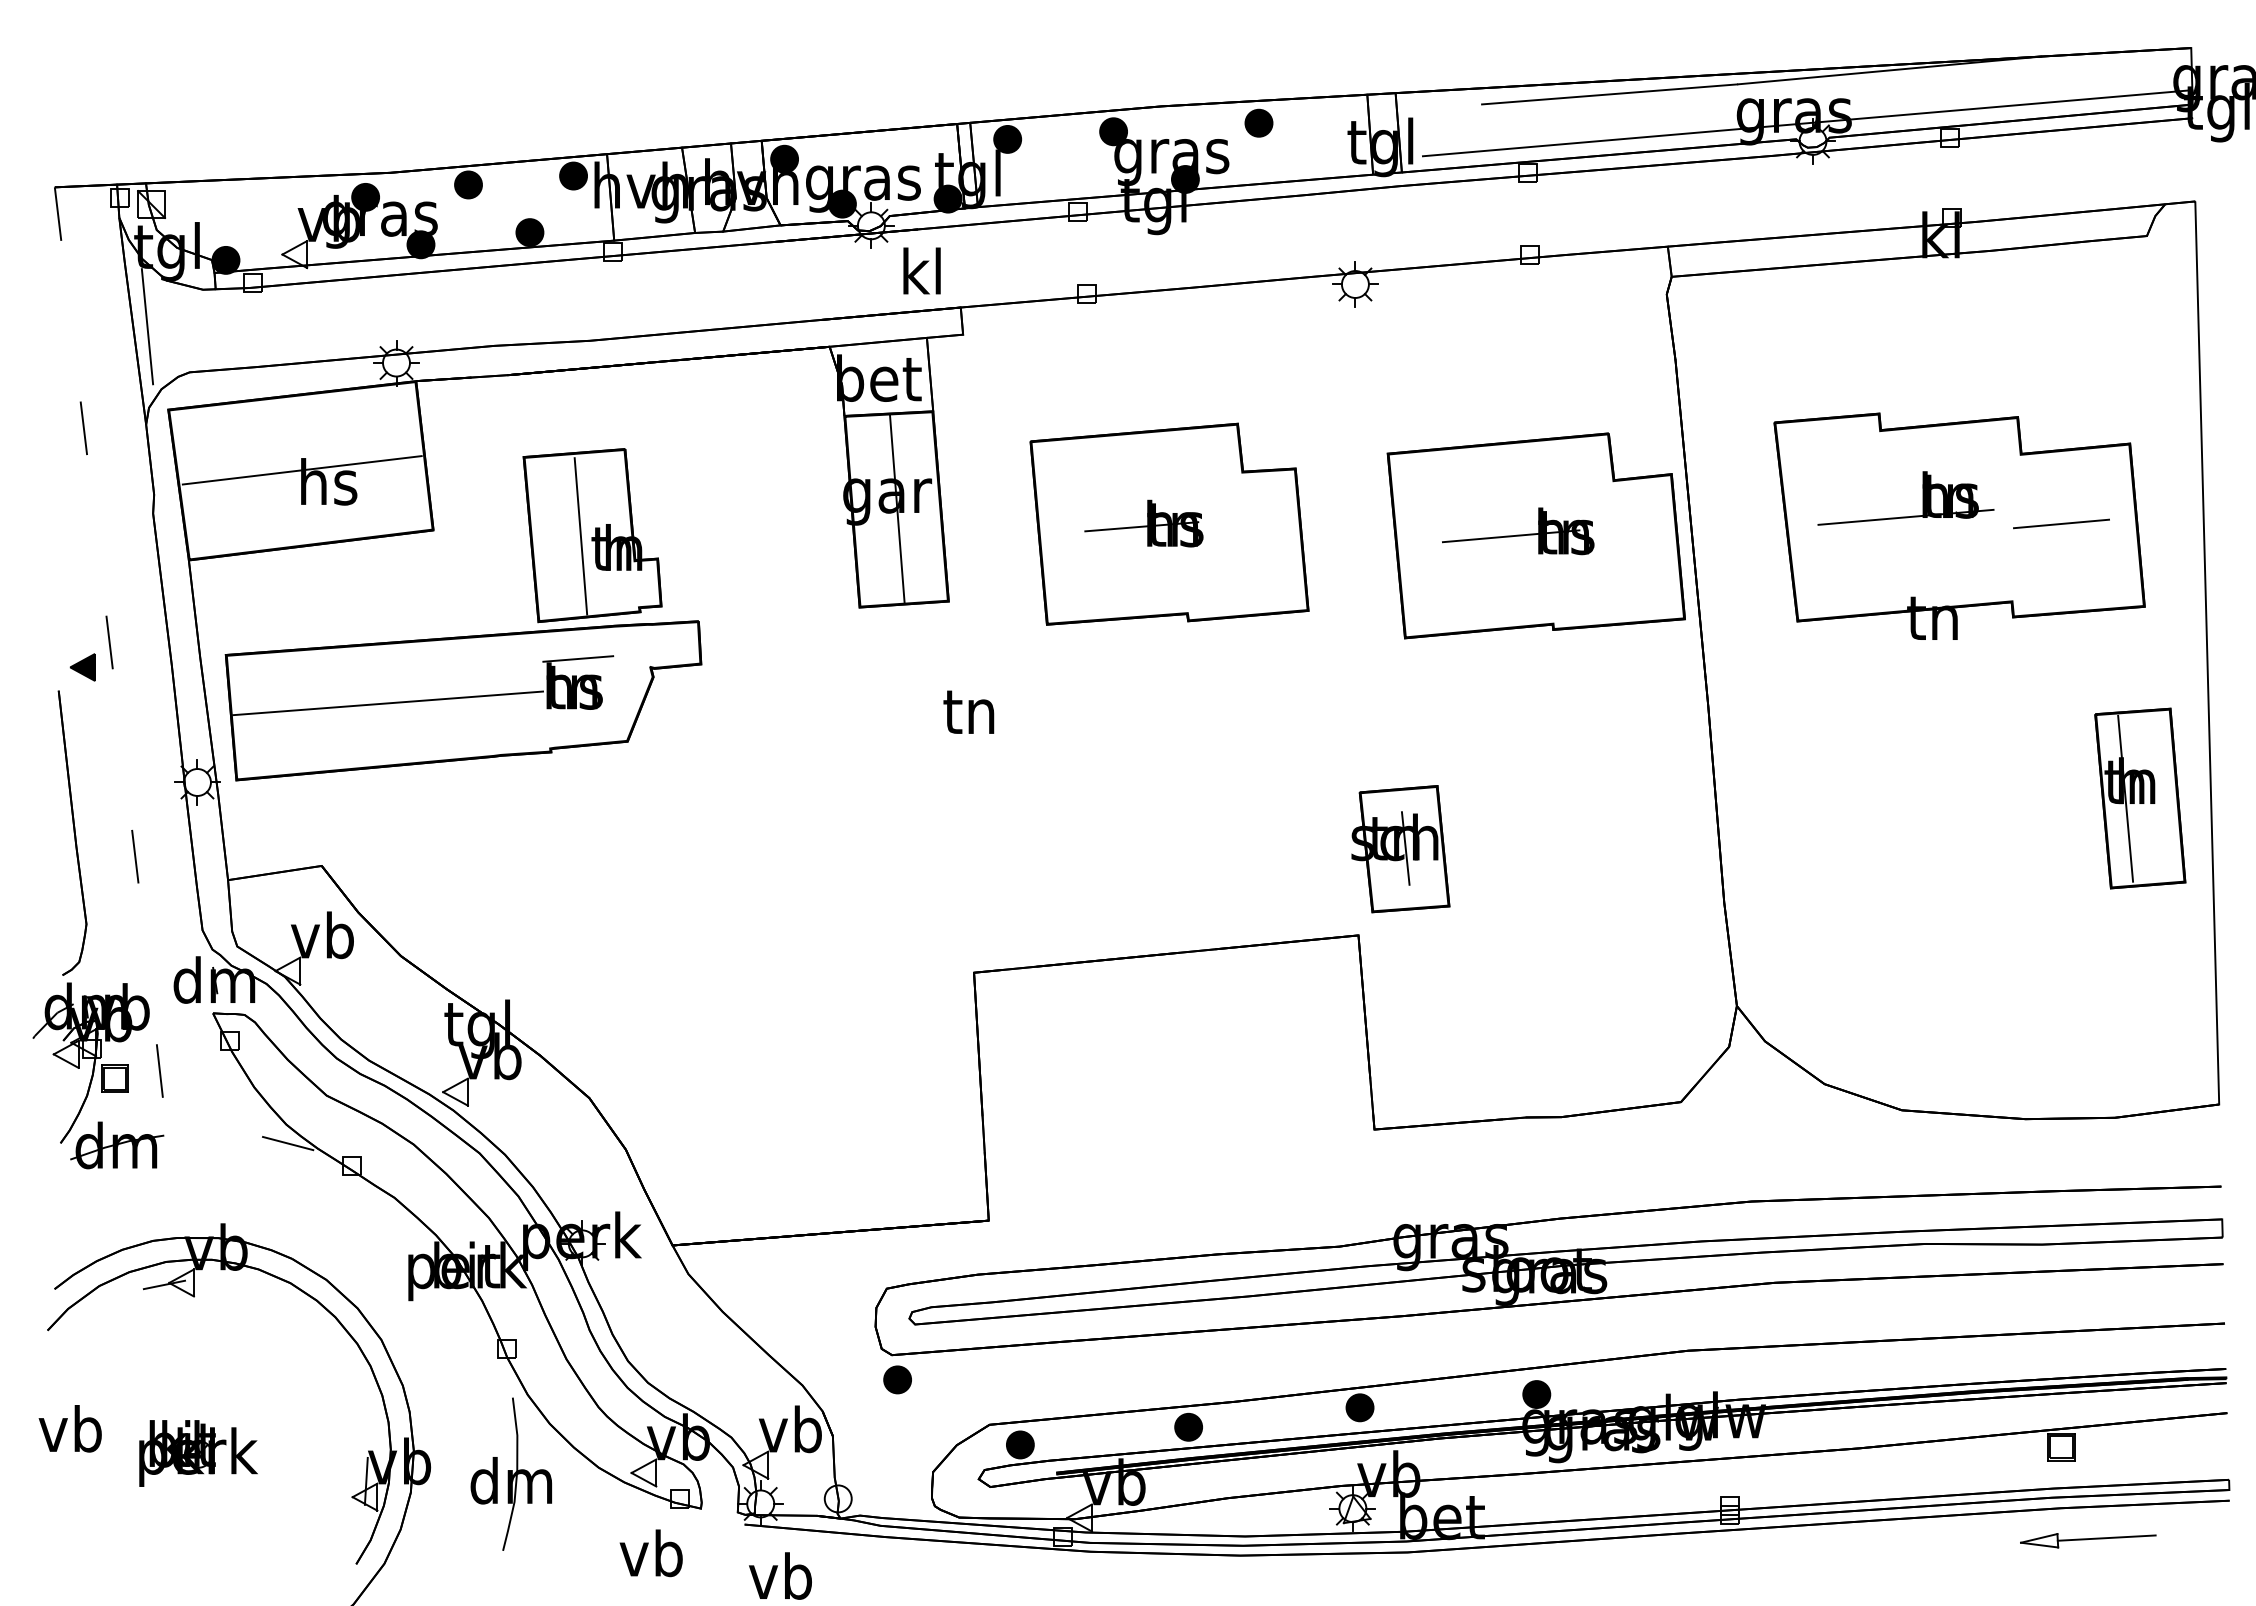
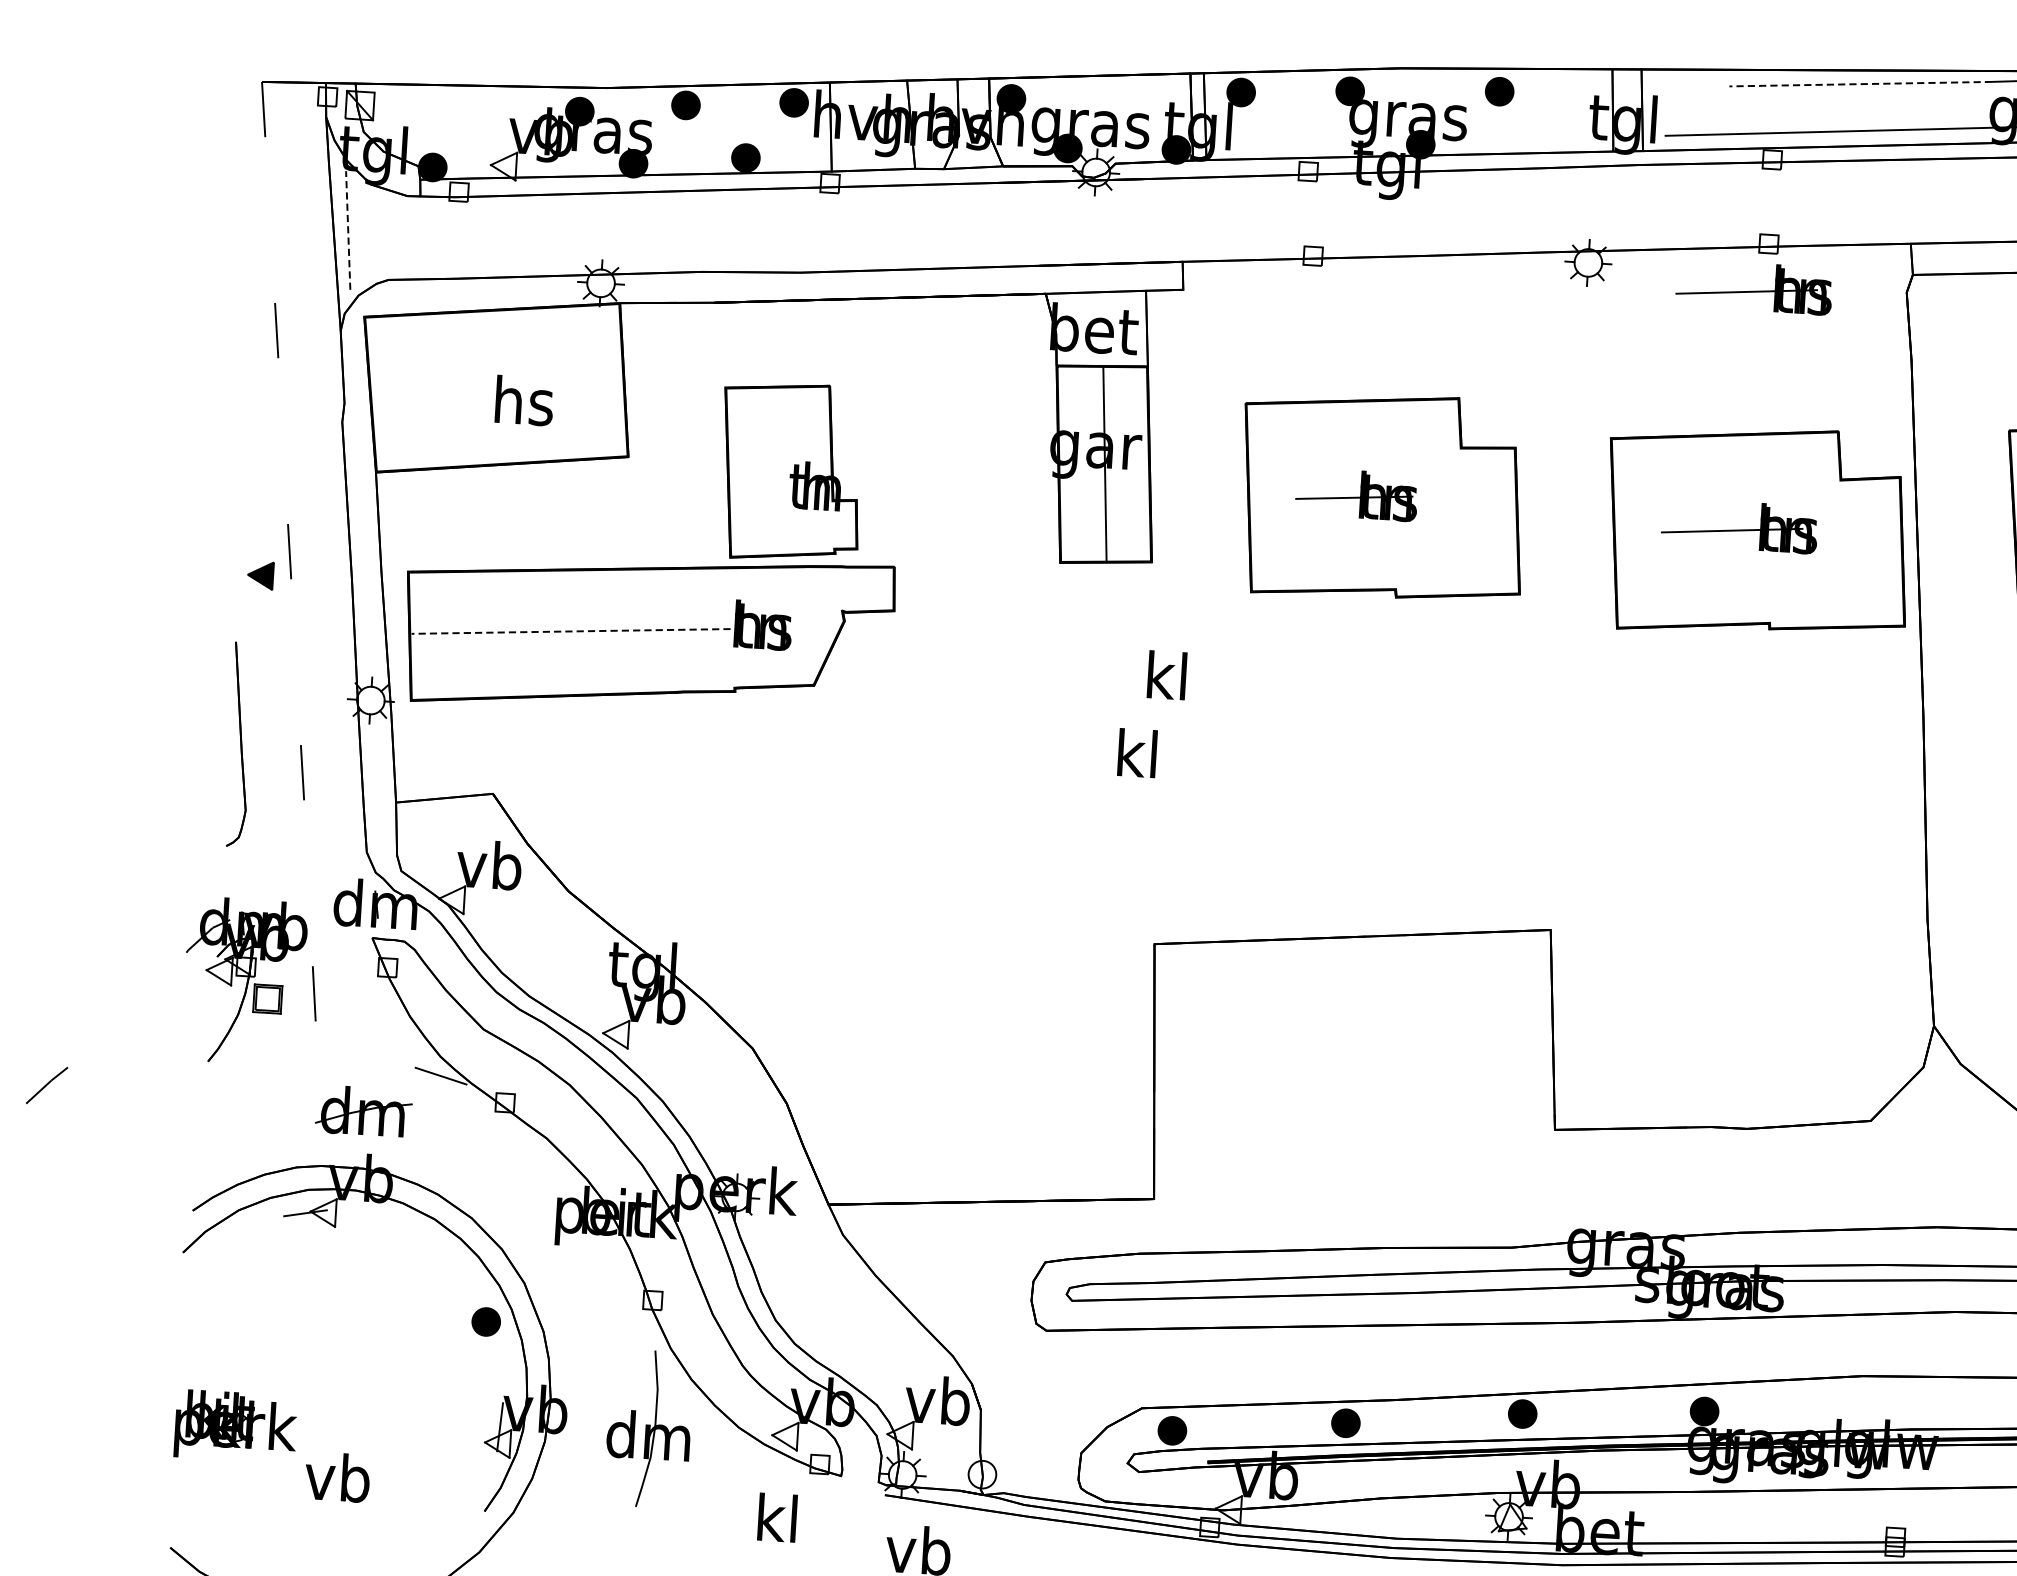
line: (1609, 94) -> (1860, 84), solid -> dashed
text: (921, 270) -> (1136, 752), moved
part: (1518, 298) -> (1754, 287), added
line: (147, 326) -> (348, 230), solid -> dashed
line: (301, 470) -> (496, 387), removed
line: (580, 536) -> (778, 472), removed
line: (578, 658) -> (768, 597), removed
line: (387, 703) -> (570, 631), solid -> dashed
text: (968, 710) -> (1165, 675), tn -> kl
part: (72, 832) -> (239, 743), size x0.7
part: (1400, 849) -> (1599, 844), removed
part: (117, 1145) -> (364, 1111), moved
part: (897, 1379) -> (486, 1321), moved
text: (69, 1428) -> (336, 1476), moved
part: (198, 1453) -> (235, 1426), moved
text: (650, 1553) -> (786, 1518), vb -> kl

